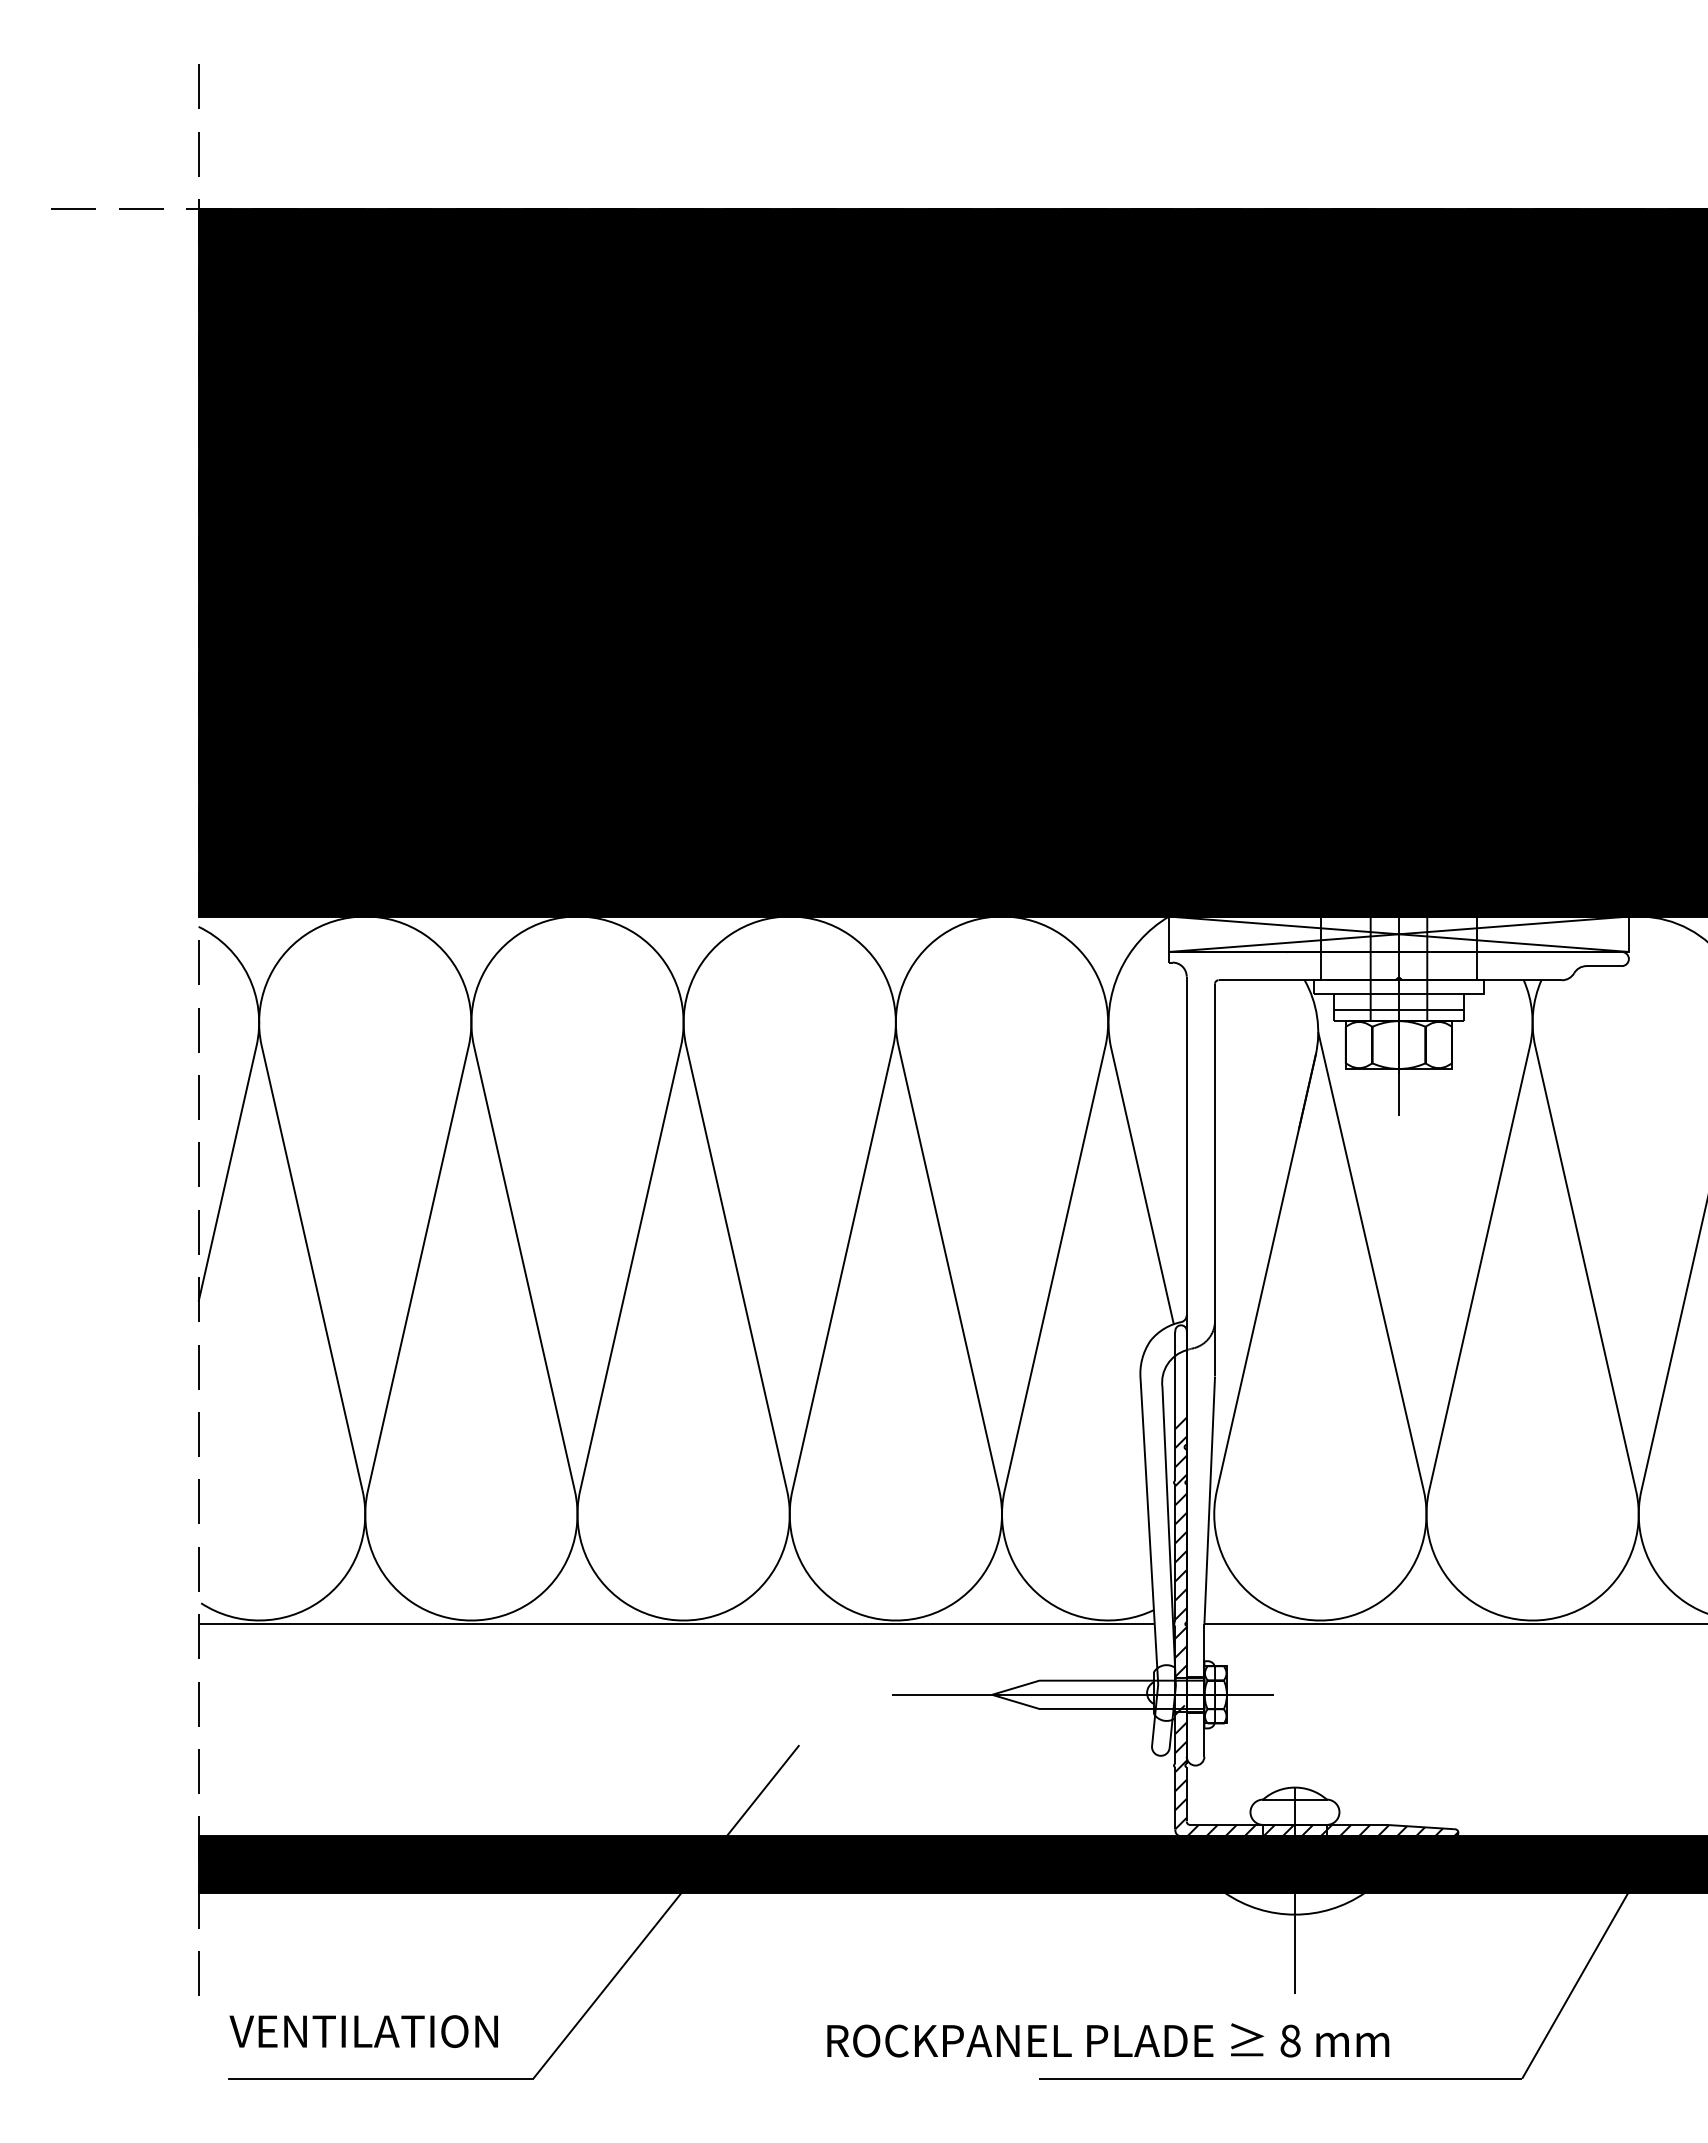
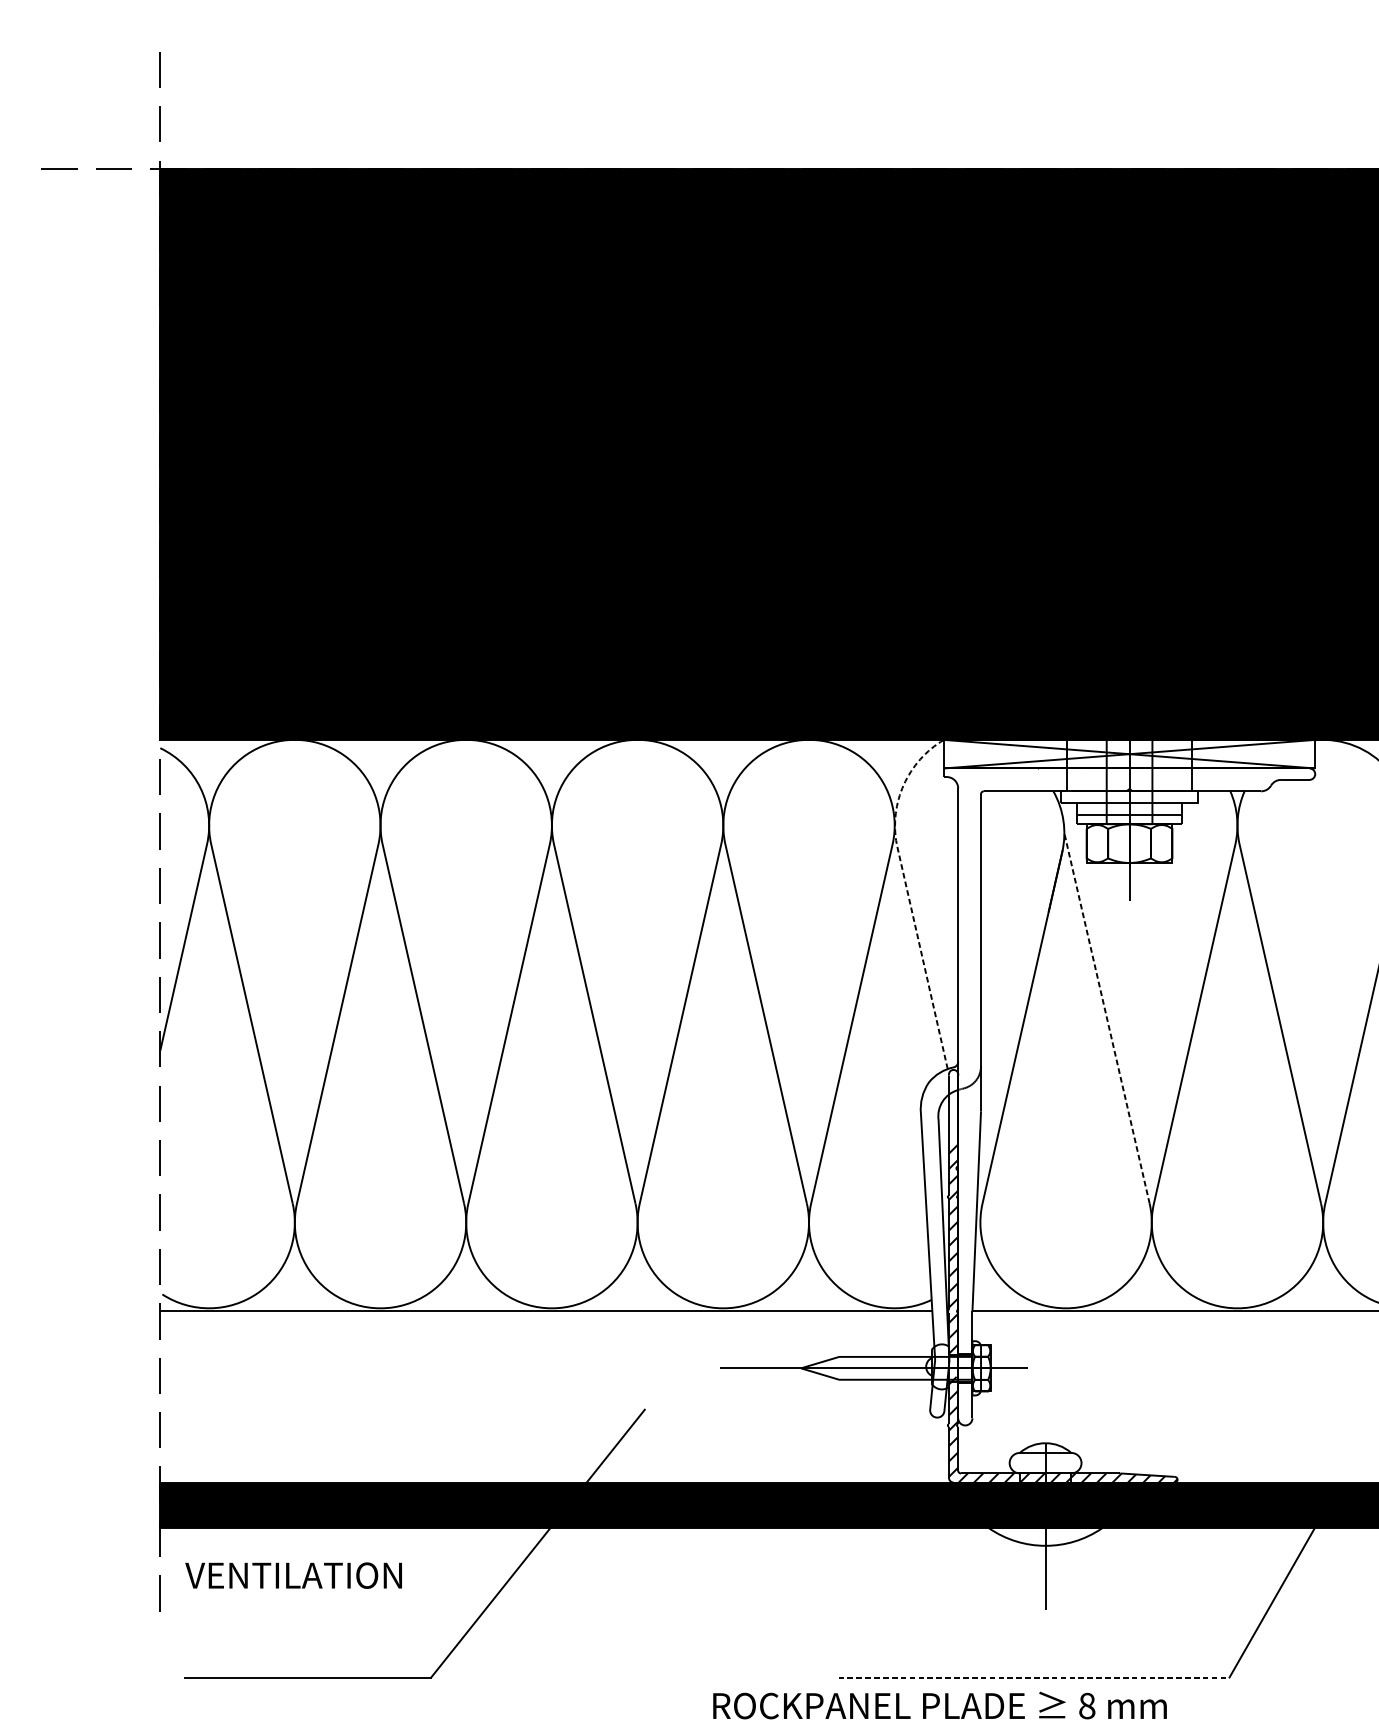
line: (1122, 1099) -> (906, 887), solid -> dashed
line: (1370, 1261) -> (1106, 1018), solid -> dashed
text: (363, 2031) -> (293, 1575), moved
text: (1108, 2040) -> (940, 1705), moved
line: (1280, 2078) -> (1033, 1678), solid -> dashed

